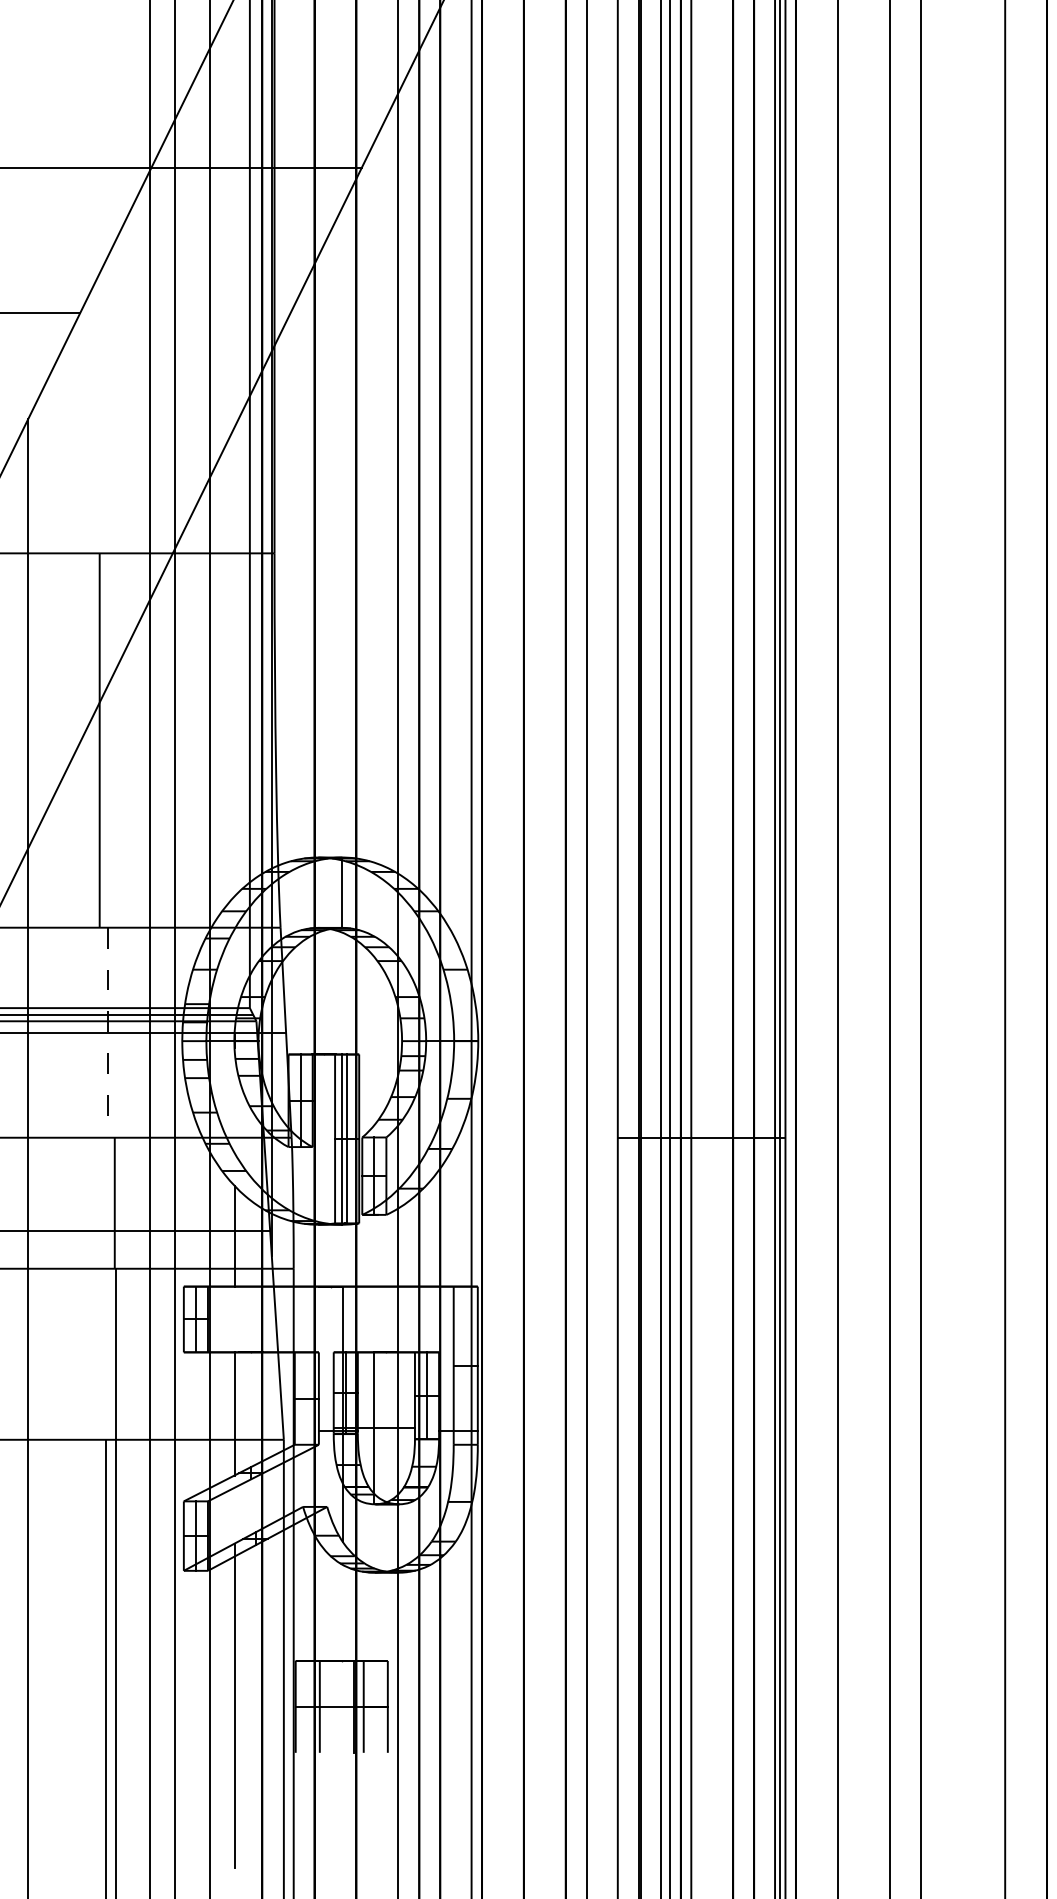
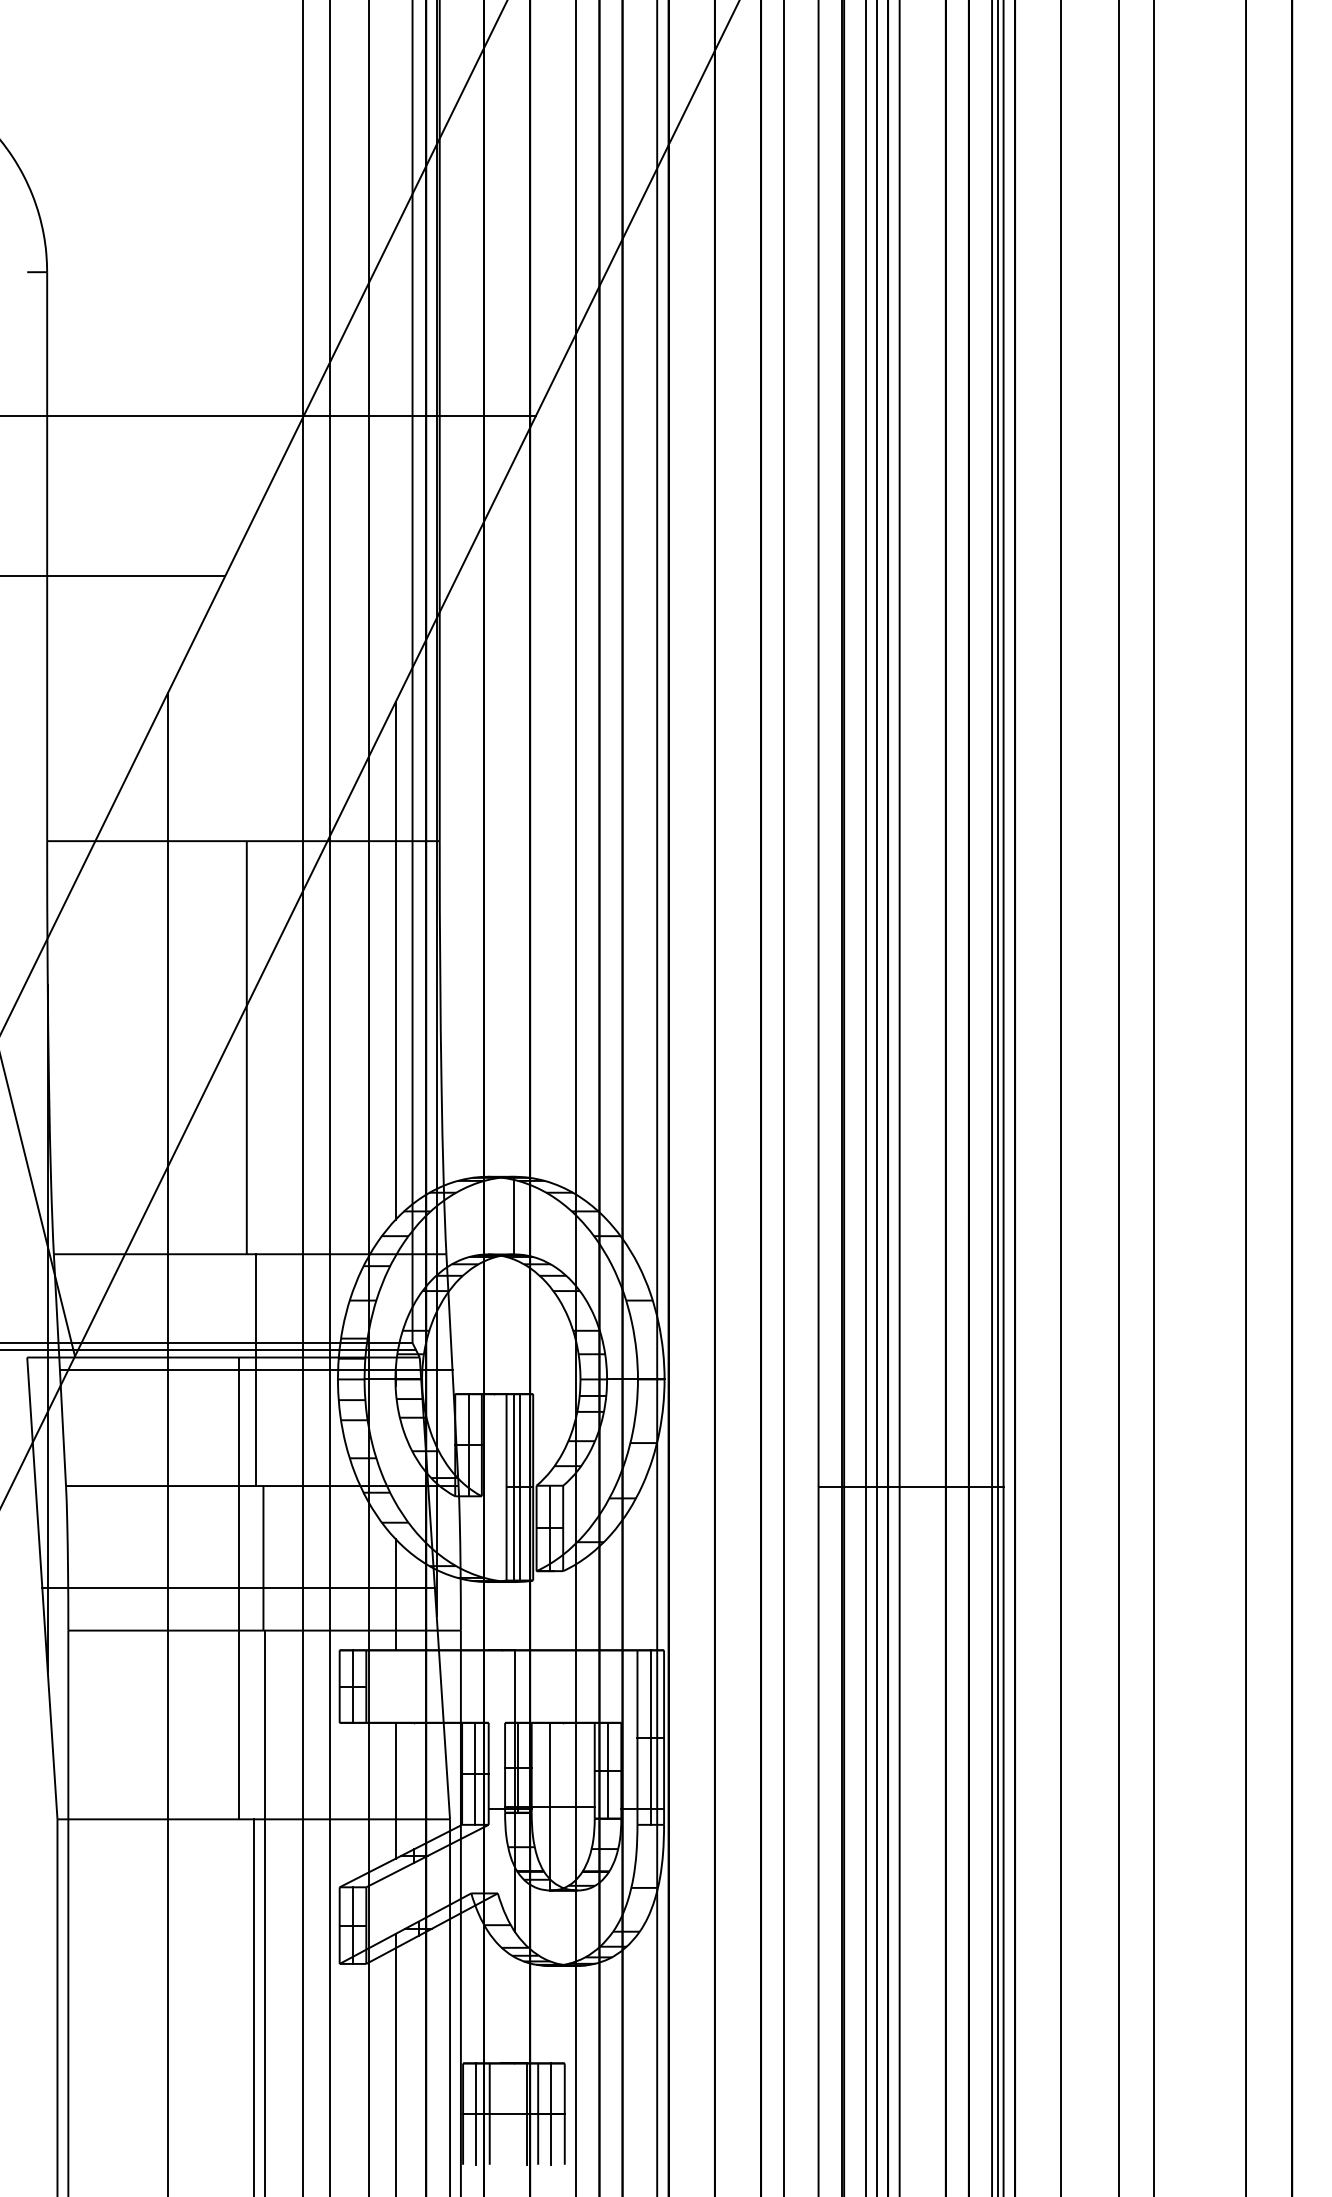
line: (234, 661) -> (395, 960), added
line: (108, 1033) -> (256, 1370), dashed -> solid
line: (92, 1230) -> (238, 1588), added
line: (465, 1365) -> (650, 1737), added
line: (306, 1398) -> (475, 1773), added
line: (307, 1706) -> (476, 2113), added
line: (375, 1706) -> (551, 2113), added

